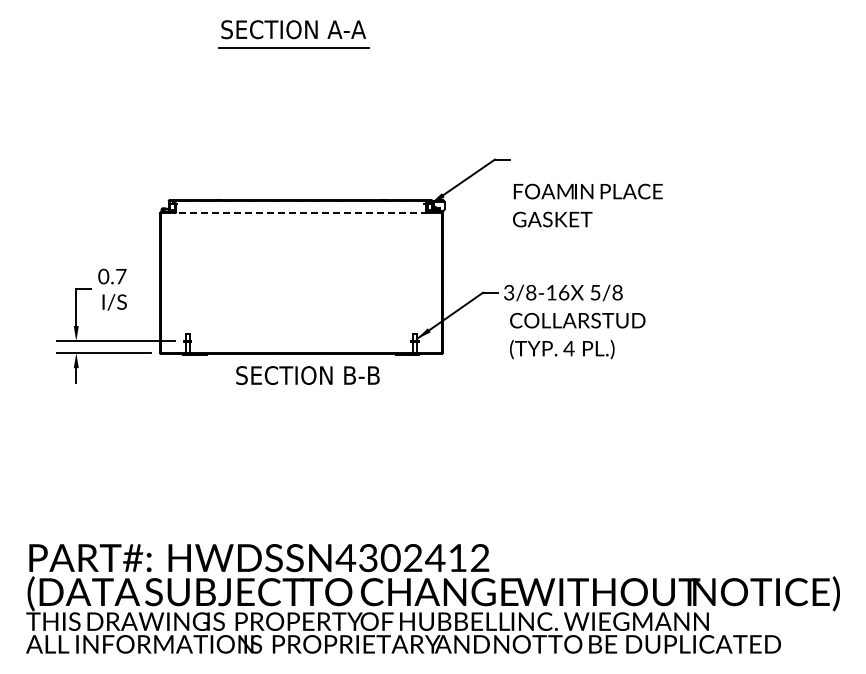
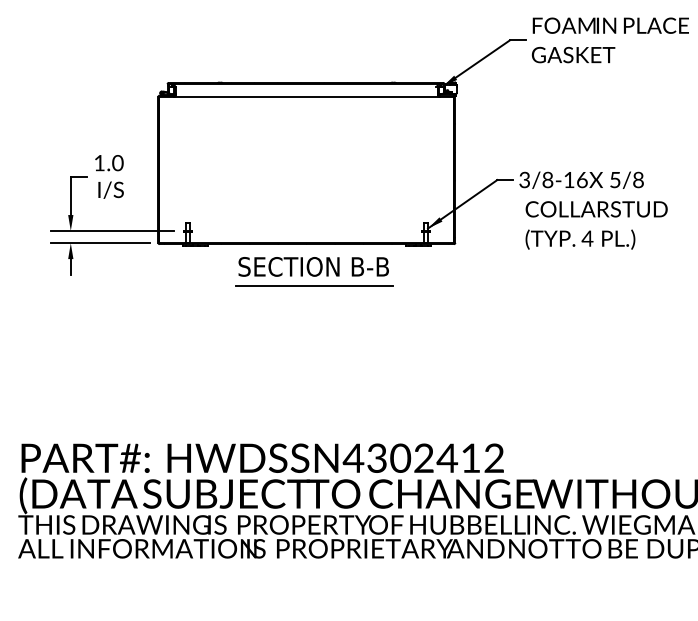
text: (587, 205) -> (610, 40), moved
line: (300, 213) -> (305, 96), dashed -> solid
text: (112, 276) -> (108, 163), 0.7 -> 1.0
line: (308, 393) -> (314, 285), added

